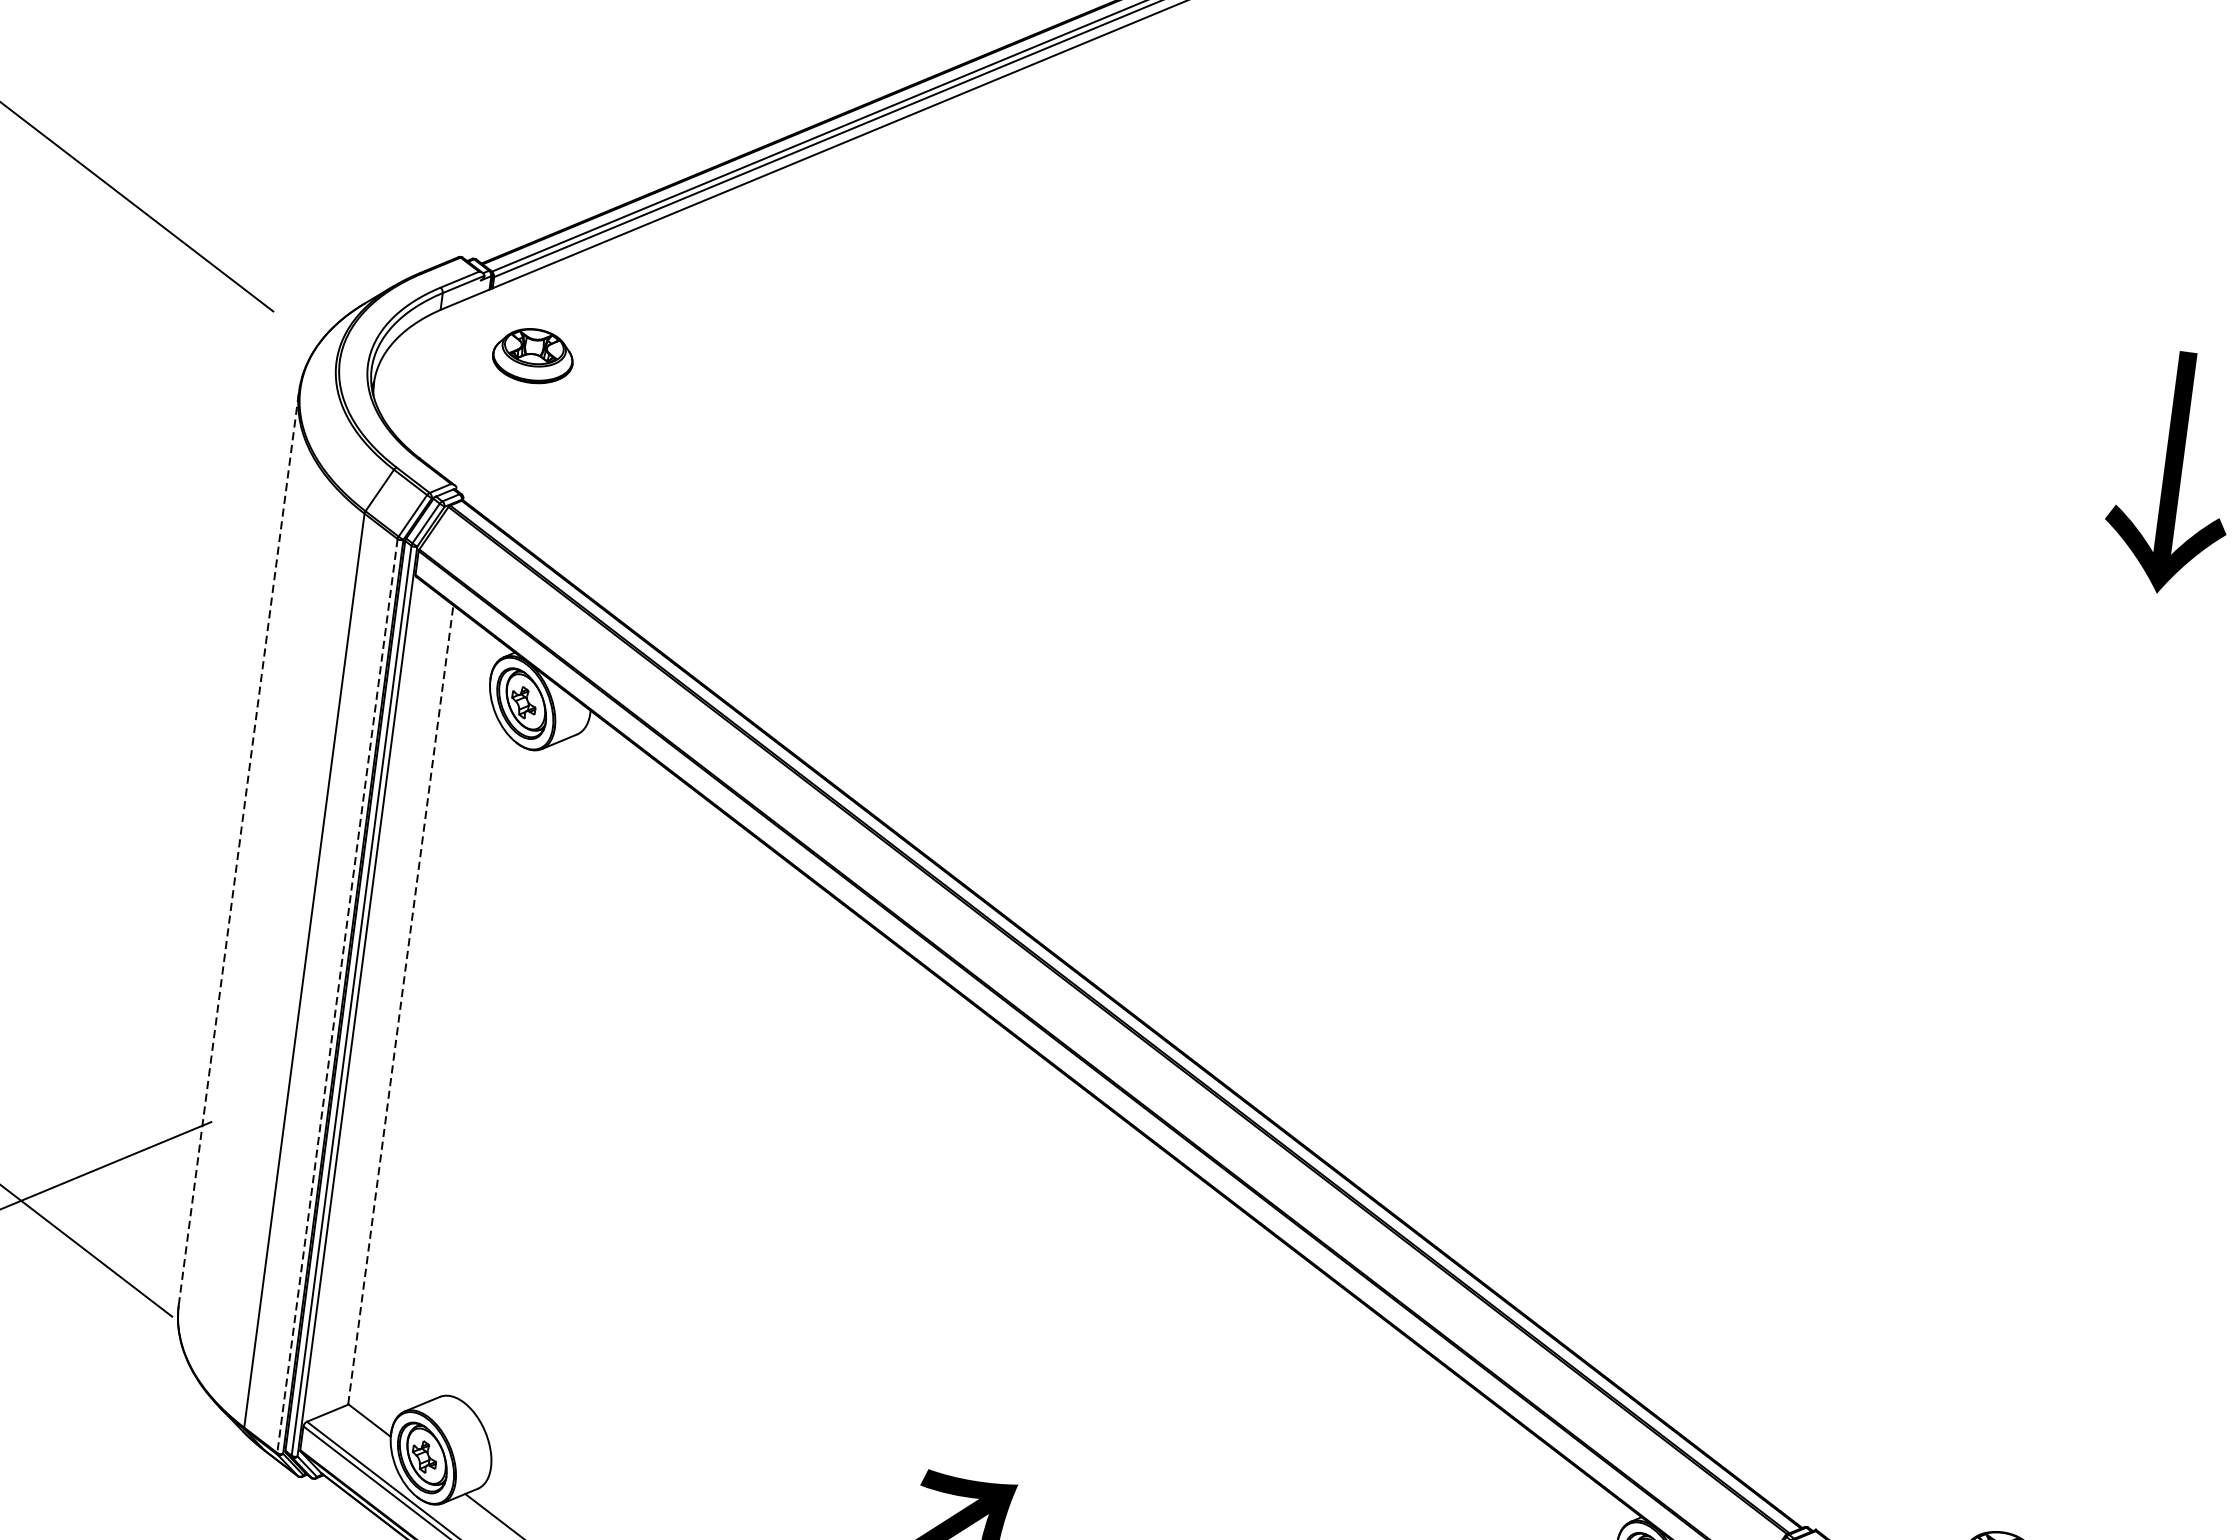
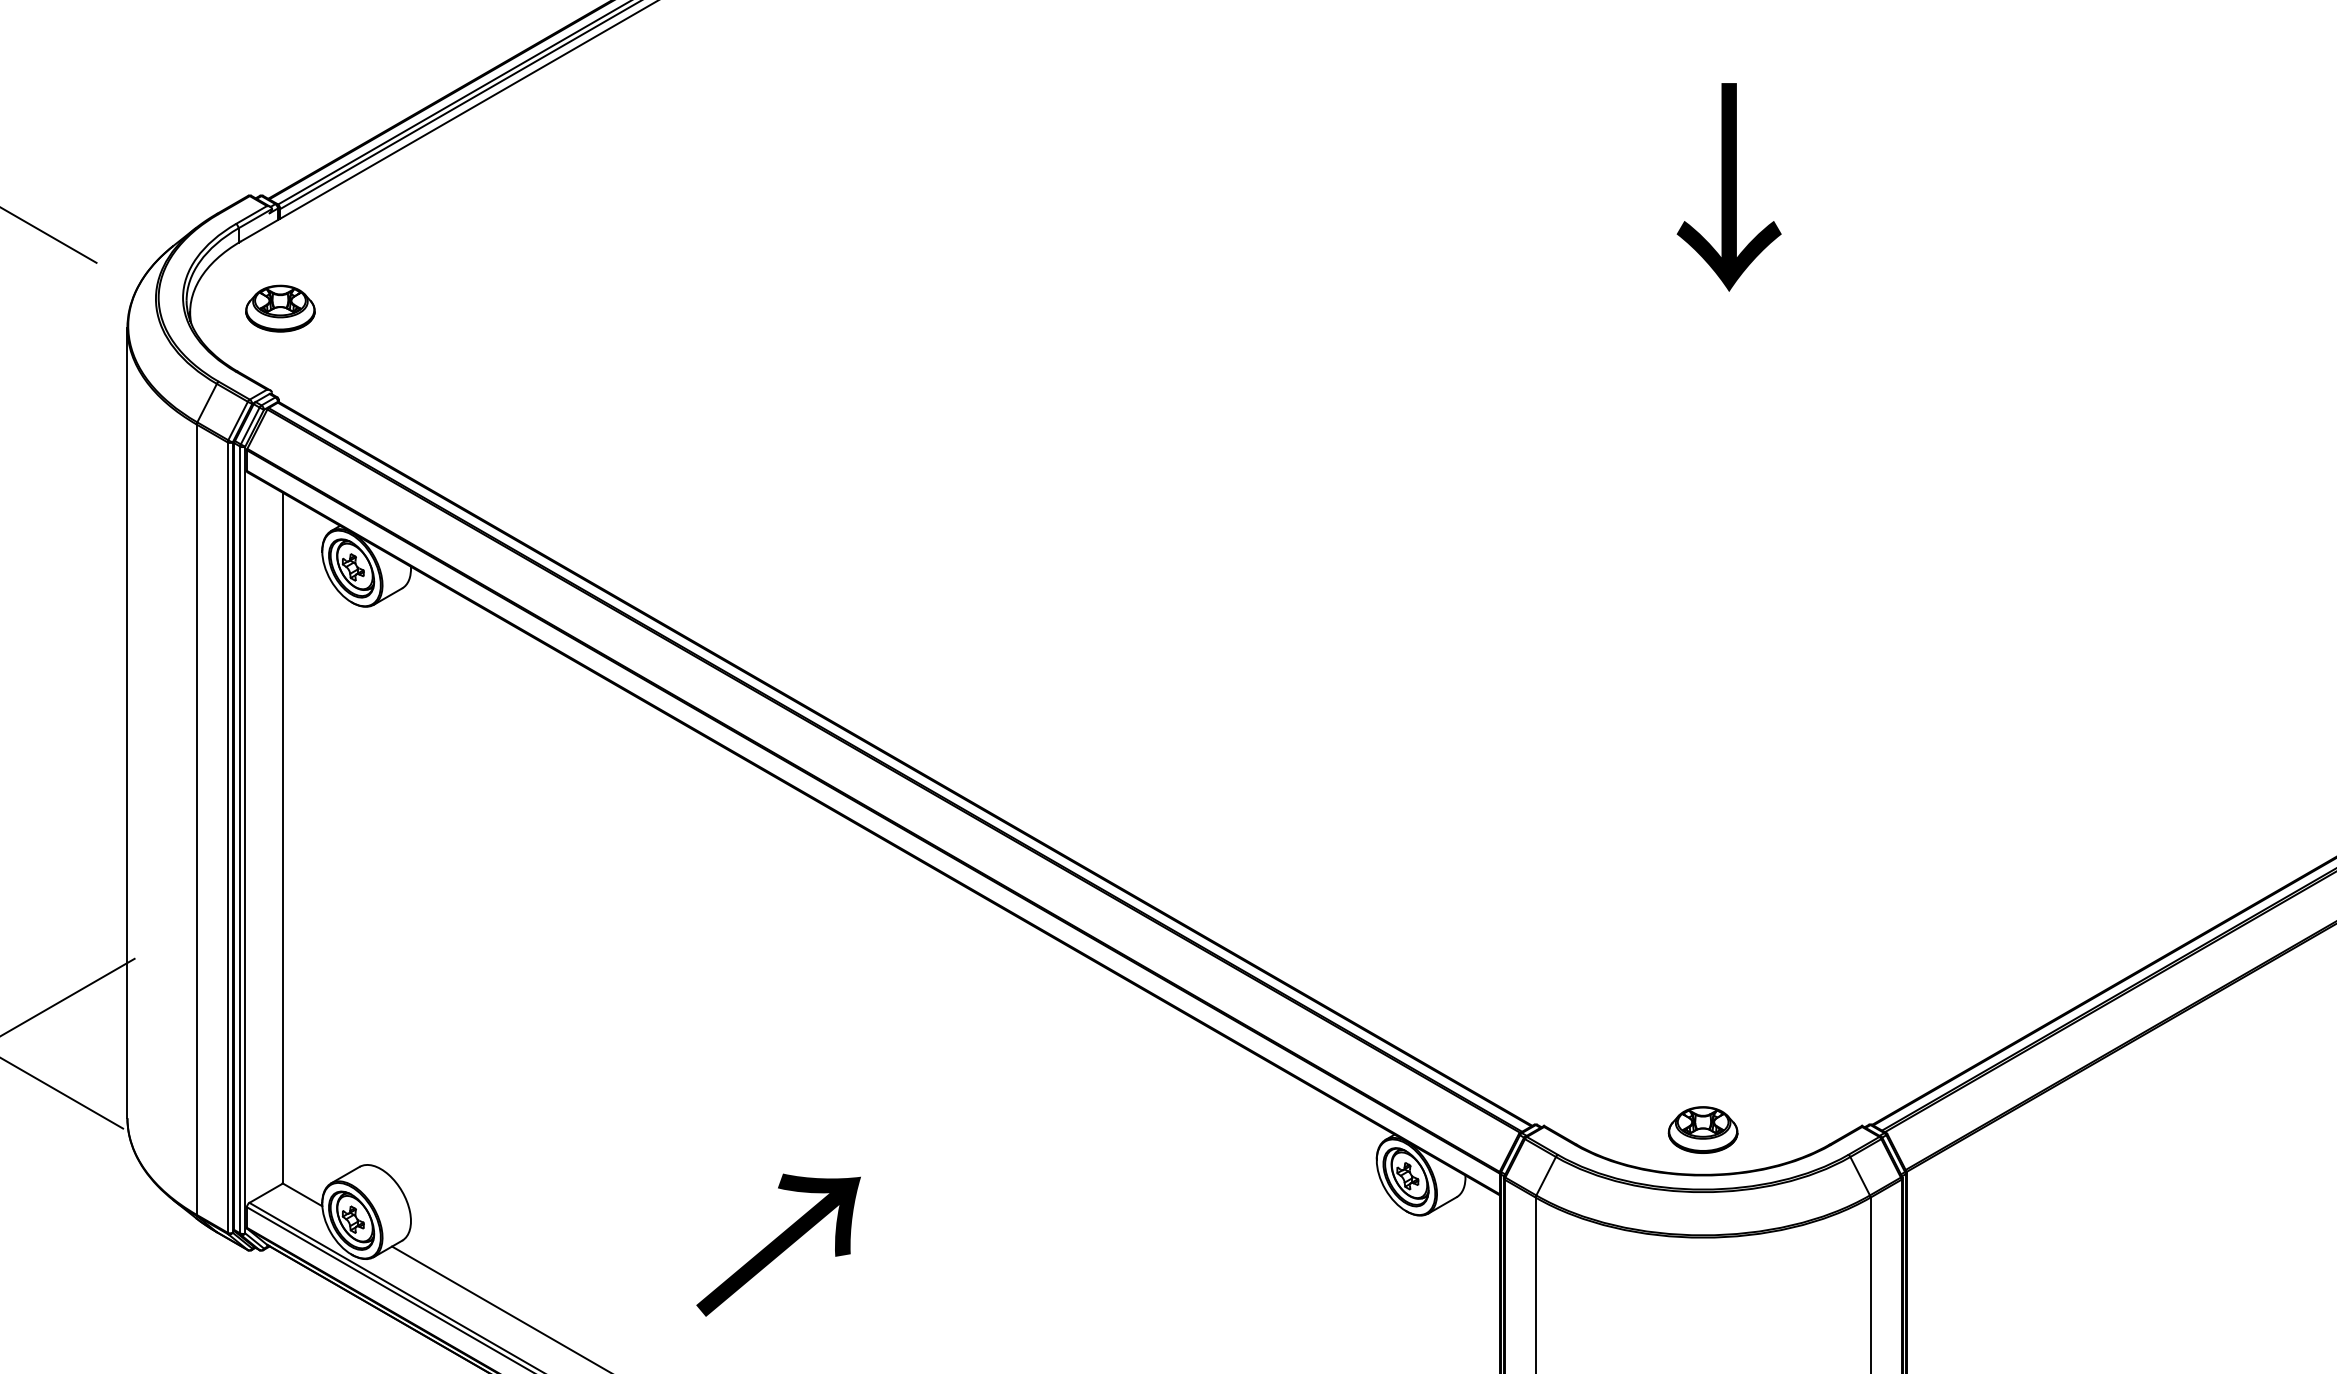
part: (533, 355) -> (280, 308), moved
line: (239, 847) -> (127, 722), dashed -> solid
line: (337, 997) -> (227, 838), dashed -> solid
line: (400, 1004) -> (282, 837), dashed -> solid

